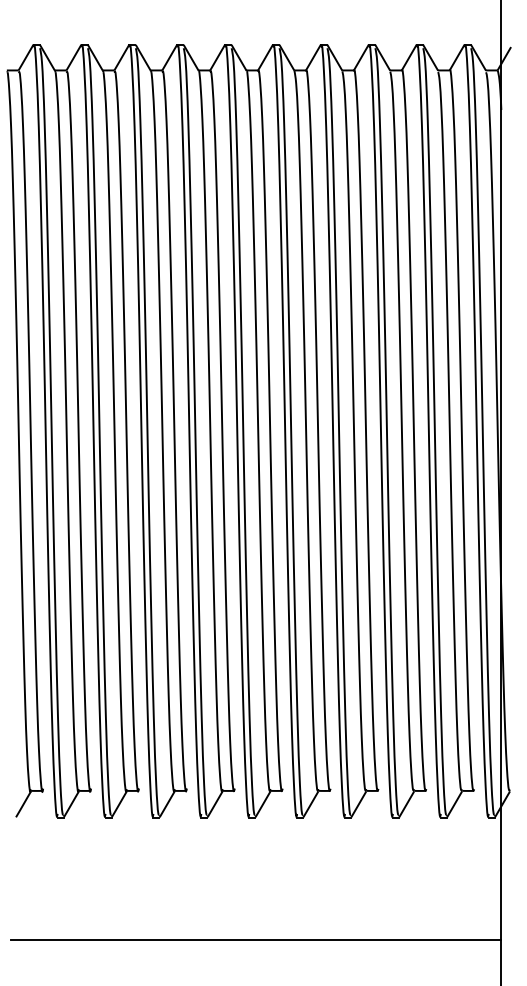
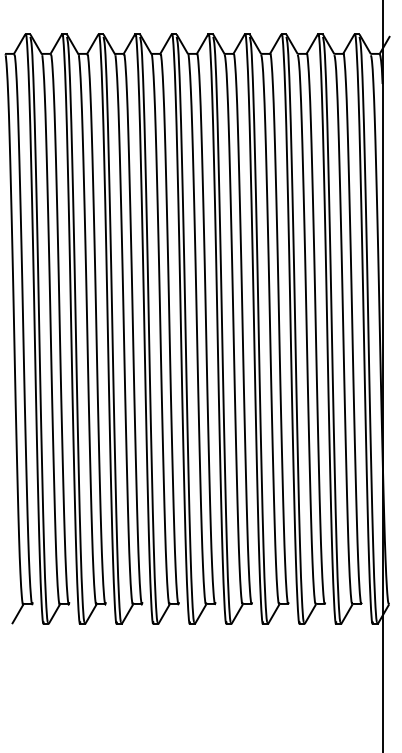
line: (256, 939) -> (195, 717), removed

